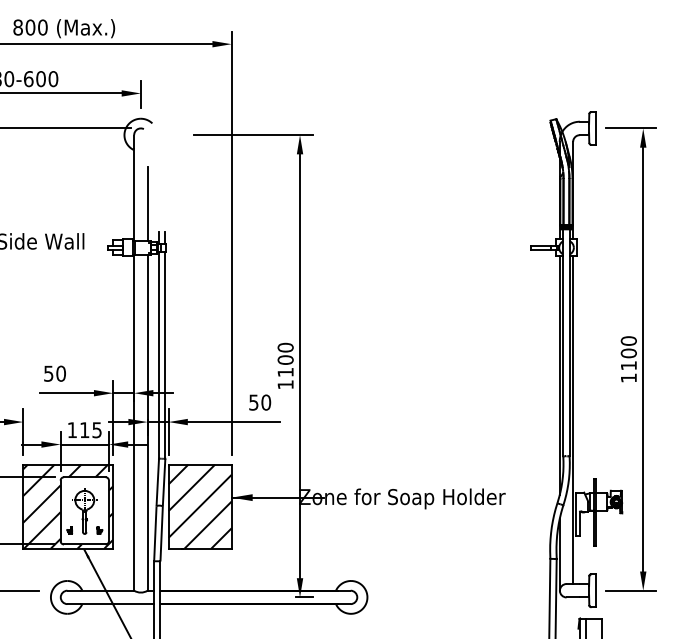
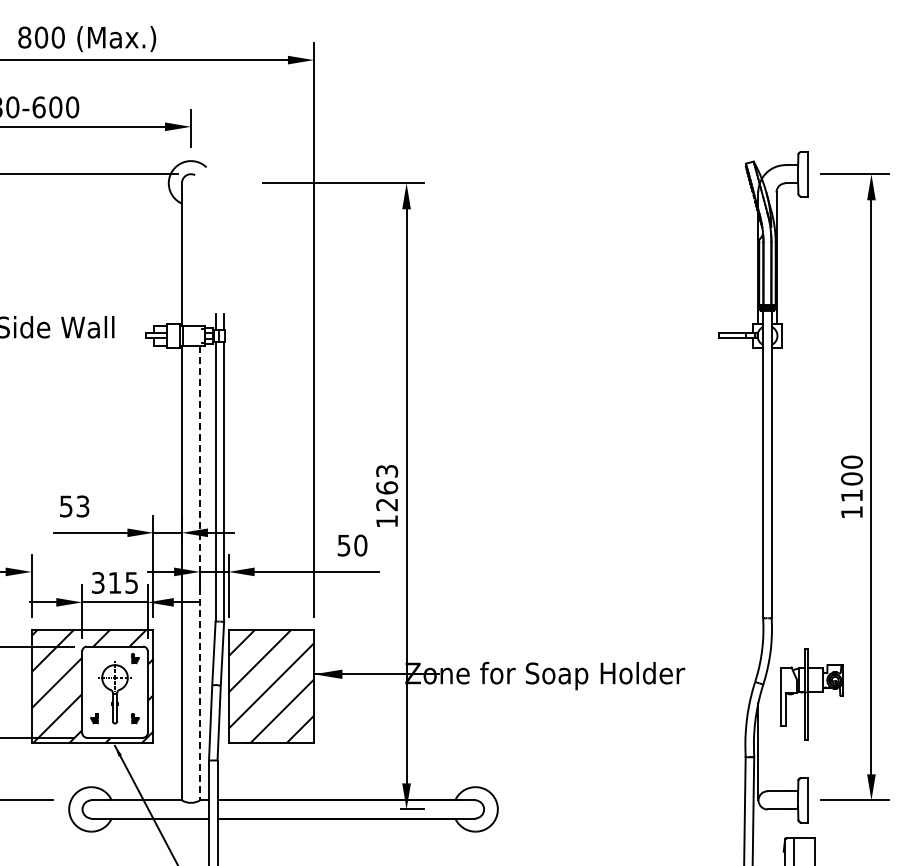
line: (147, 203) -> (200, 276), removed
text: (285, 359) -> (387, 487), 1100 -> 1263
text: (60, 373) -> (82, 506), 50 -> 53
line: (559, 375) -> (758, 508), removed
line: (573, 420) -> (776, 569), removed
line: (147, 423) -> (200, 573), solid -> dashed
text: (72, 429) -> (98, 582), 115 -> 315
part: (99, 485) -> (135, 658), added

